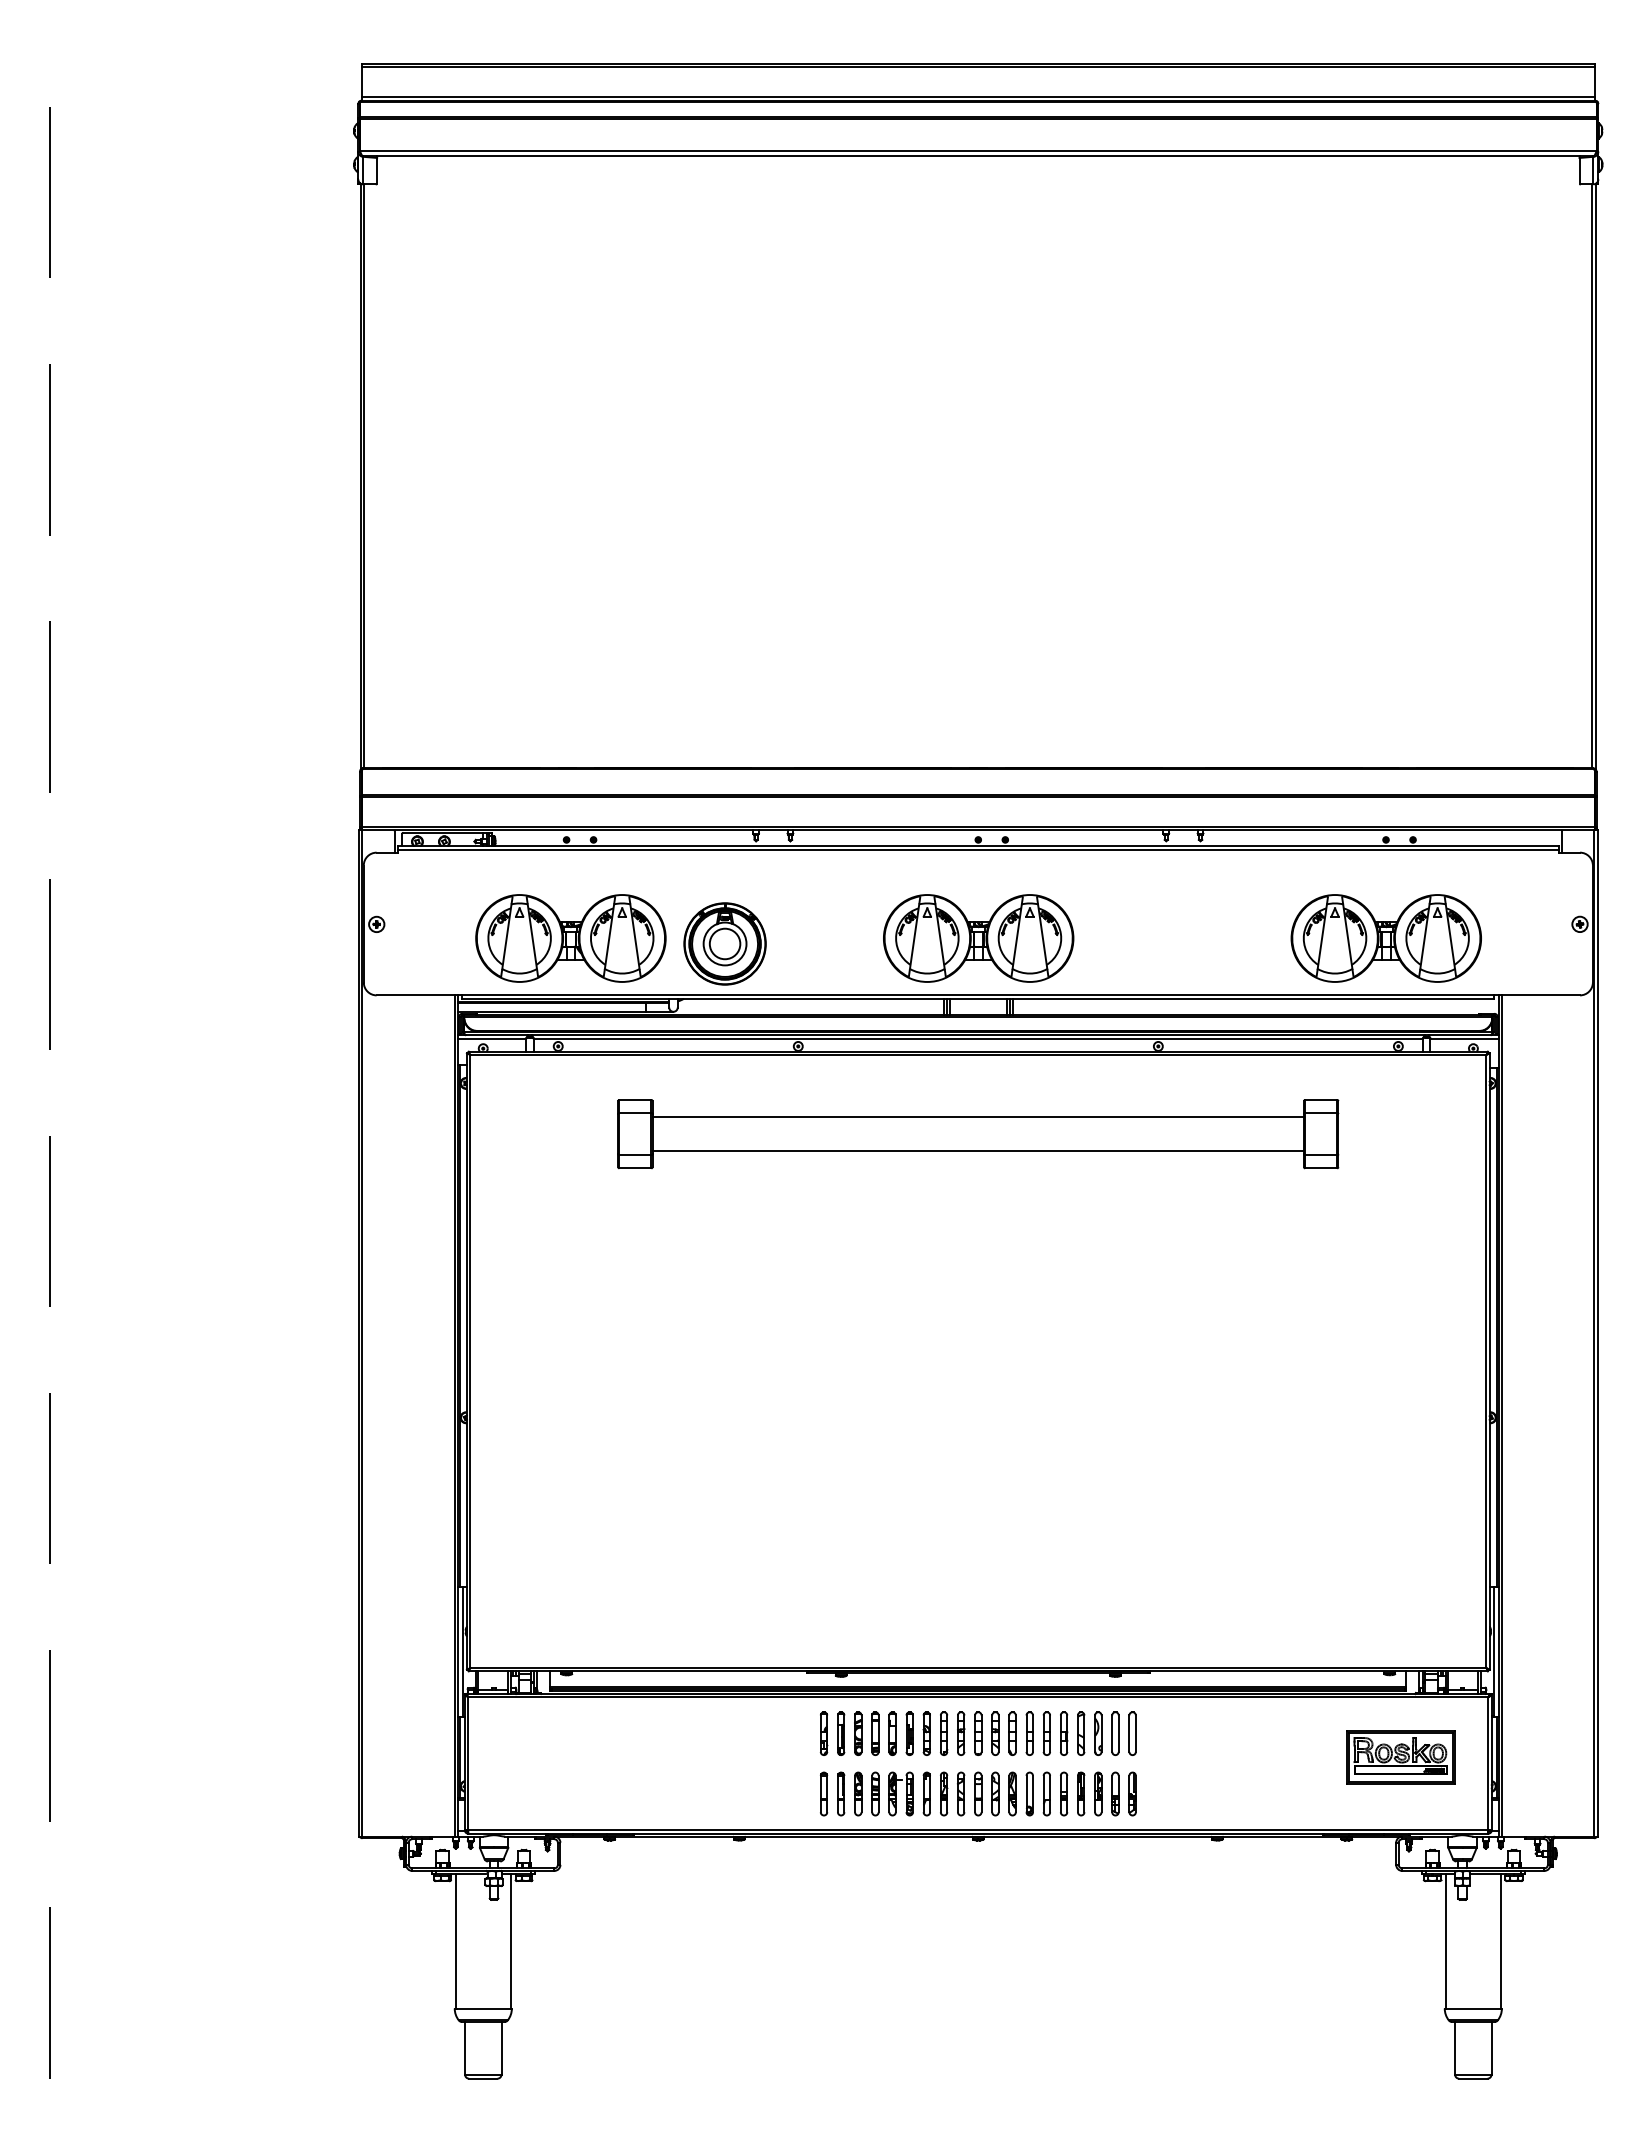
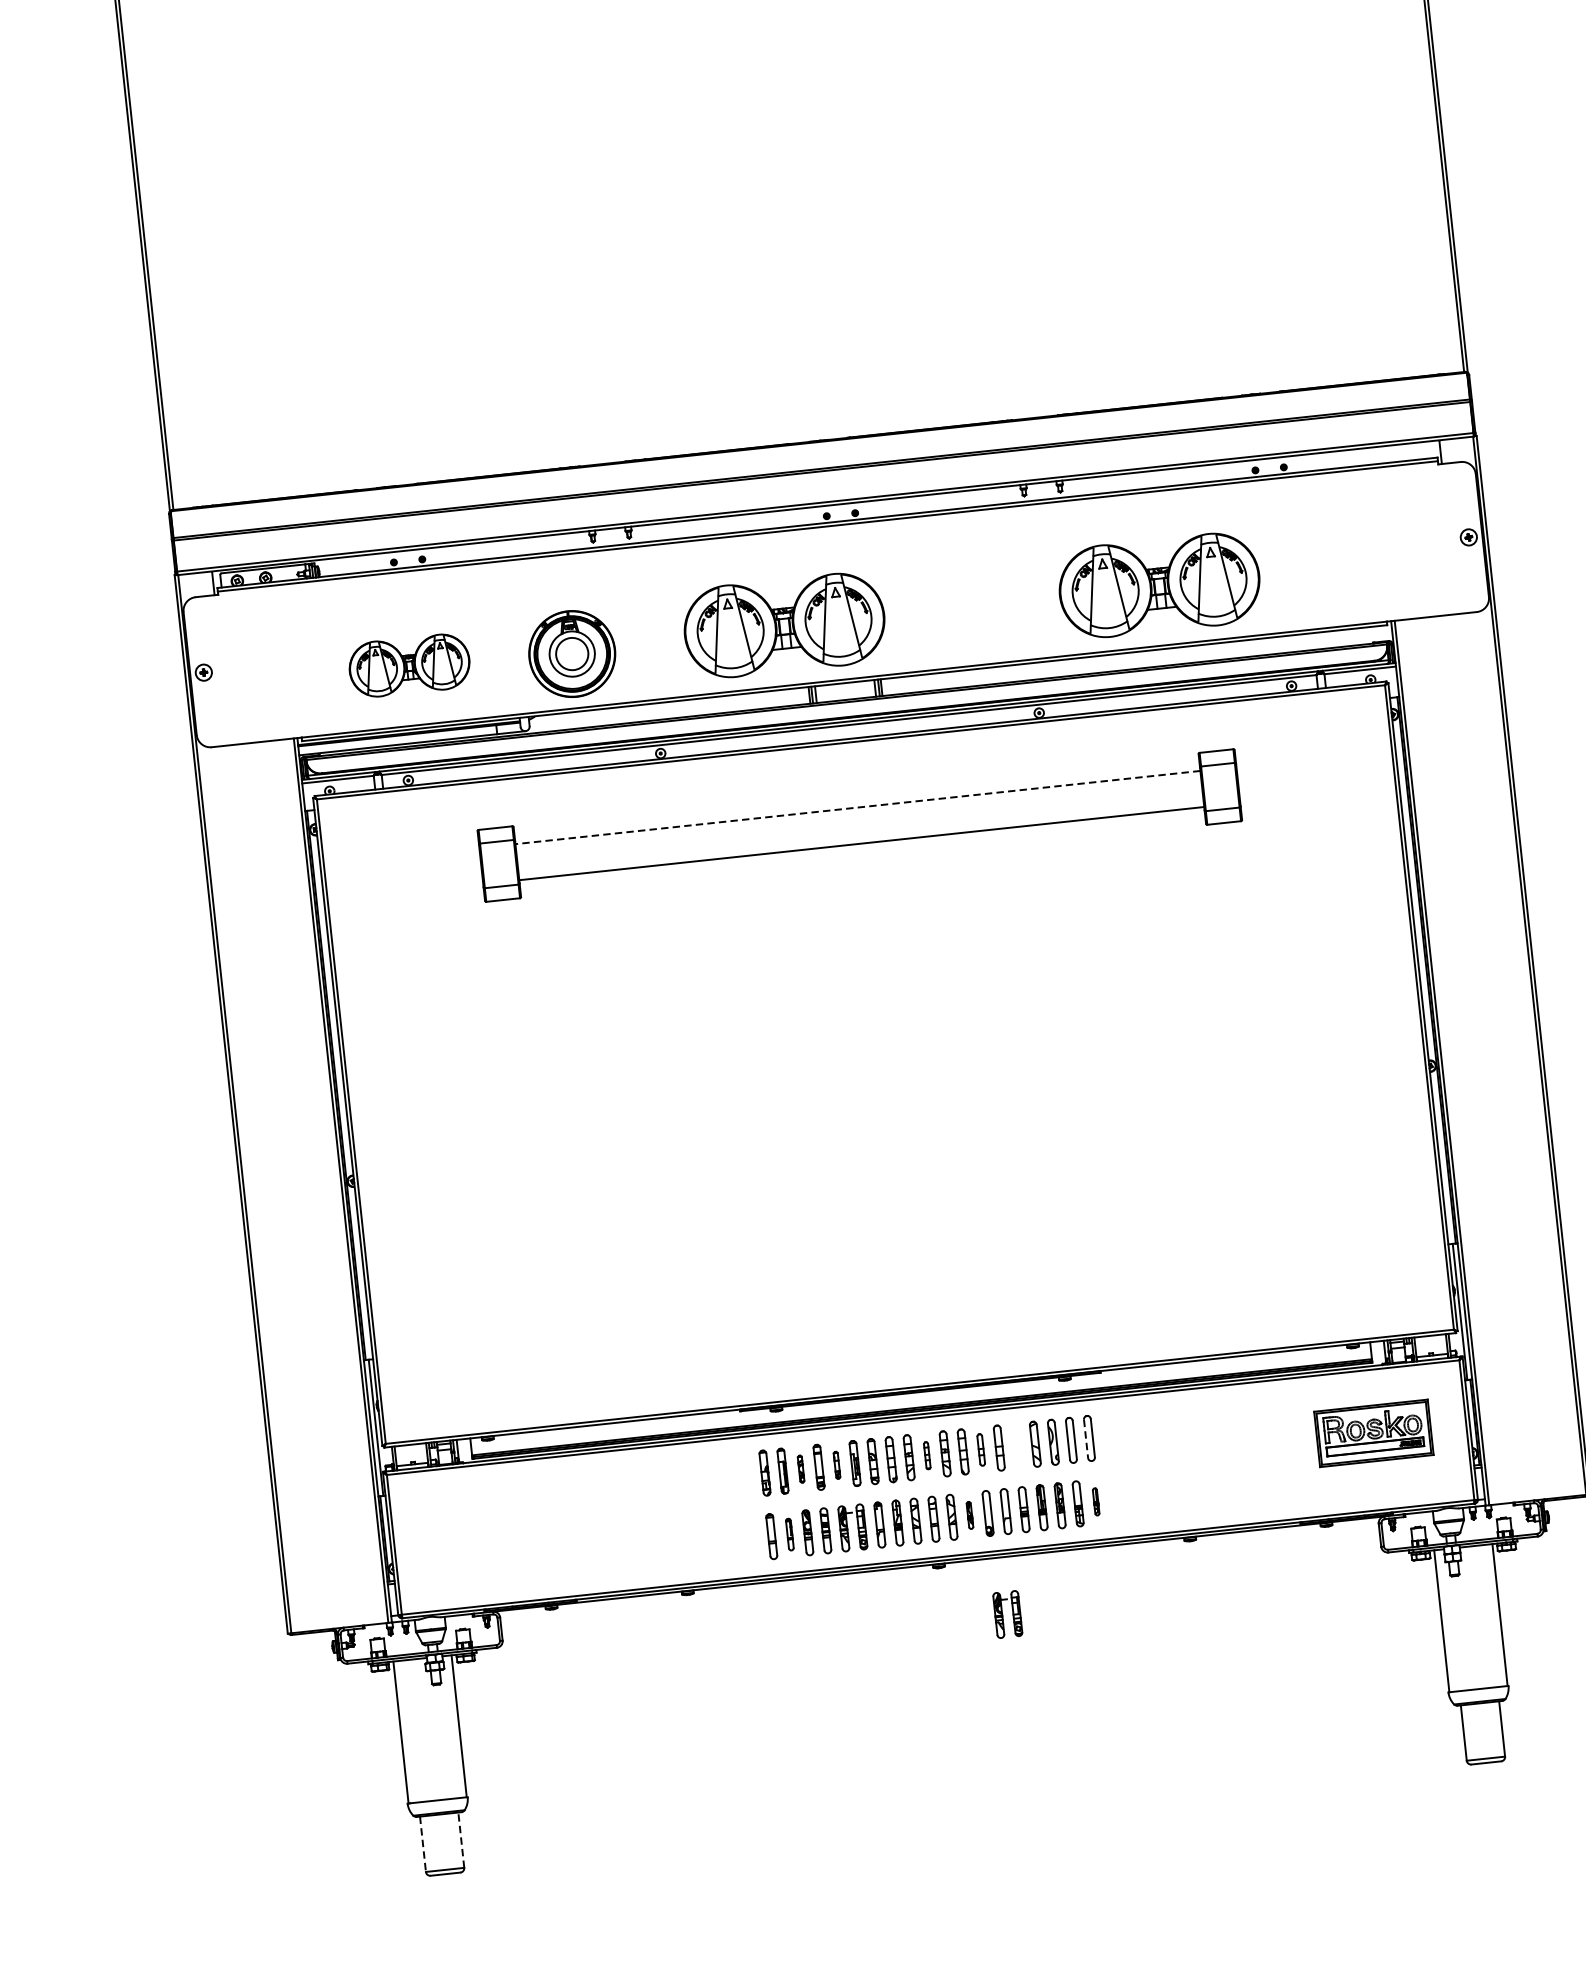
part: (570, 938) -> (409, 665), size x0.6
part: (978, 938) -> (784, 625), moved
part: (1385, 938) -> (1158, 585), moved
line: (978, 1117) -> (858, 808), solid -> dashed
part: (858, 1733) -> (801, 1469), size x0.6
part: (892, 1733) -> (836, 1465), size x0.6
part: (978, 1733) -> (927, 1455), size x0.6
part: (1029, 1733) -> (980, 1449), size x0.7
part: (1064, 1733) -> (1017, 1445), removed
line: (1129, 1734) -> (1086, 1439), solid -> dashed
part: (841, 1793) -> (790, 1534), size x0.7
part: (1012, 1793) -> (969, 1514), size x0.6
part: (1132, 1793) -> (1096, 1501), size x0.6
part: (1037, 1890) -> (1007, 1614), added
line: (501, 2047) -> (461, 1839), solid -> dashed
line: (465, 2048) -> (423, 1844), solid -> dashed

